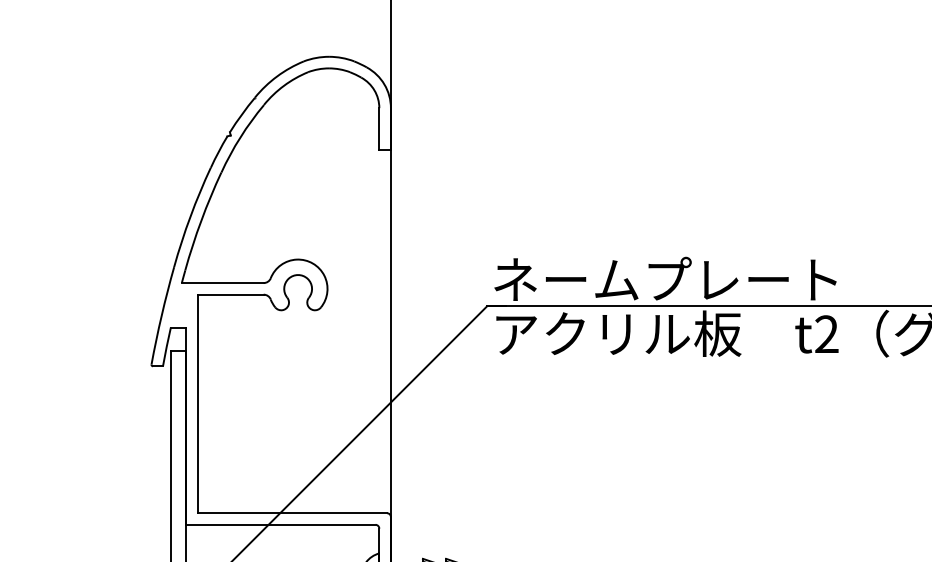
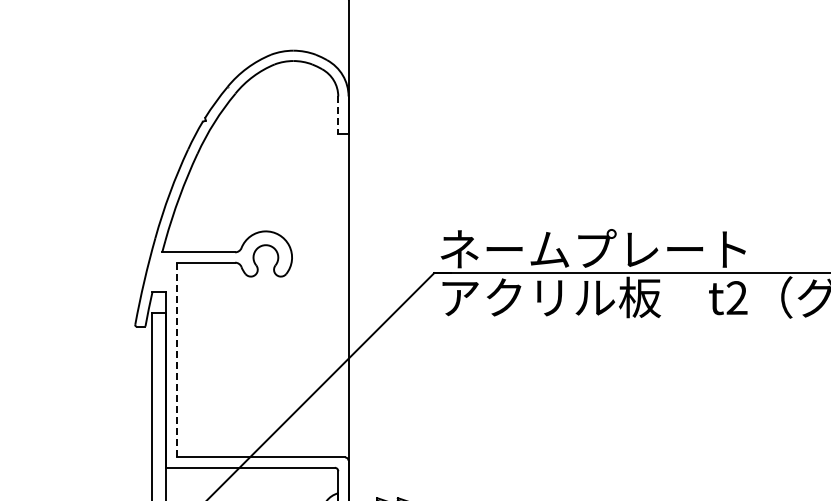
line: (379, 129) -> (338, 115), solid -> dashed
line: (197, 404) -> (176, 360), solid -> dashed

